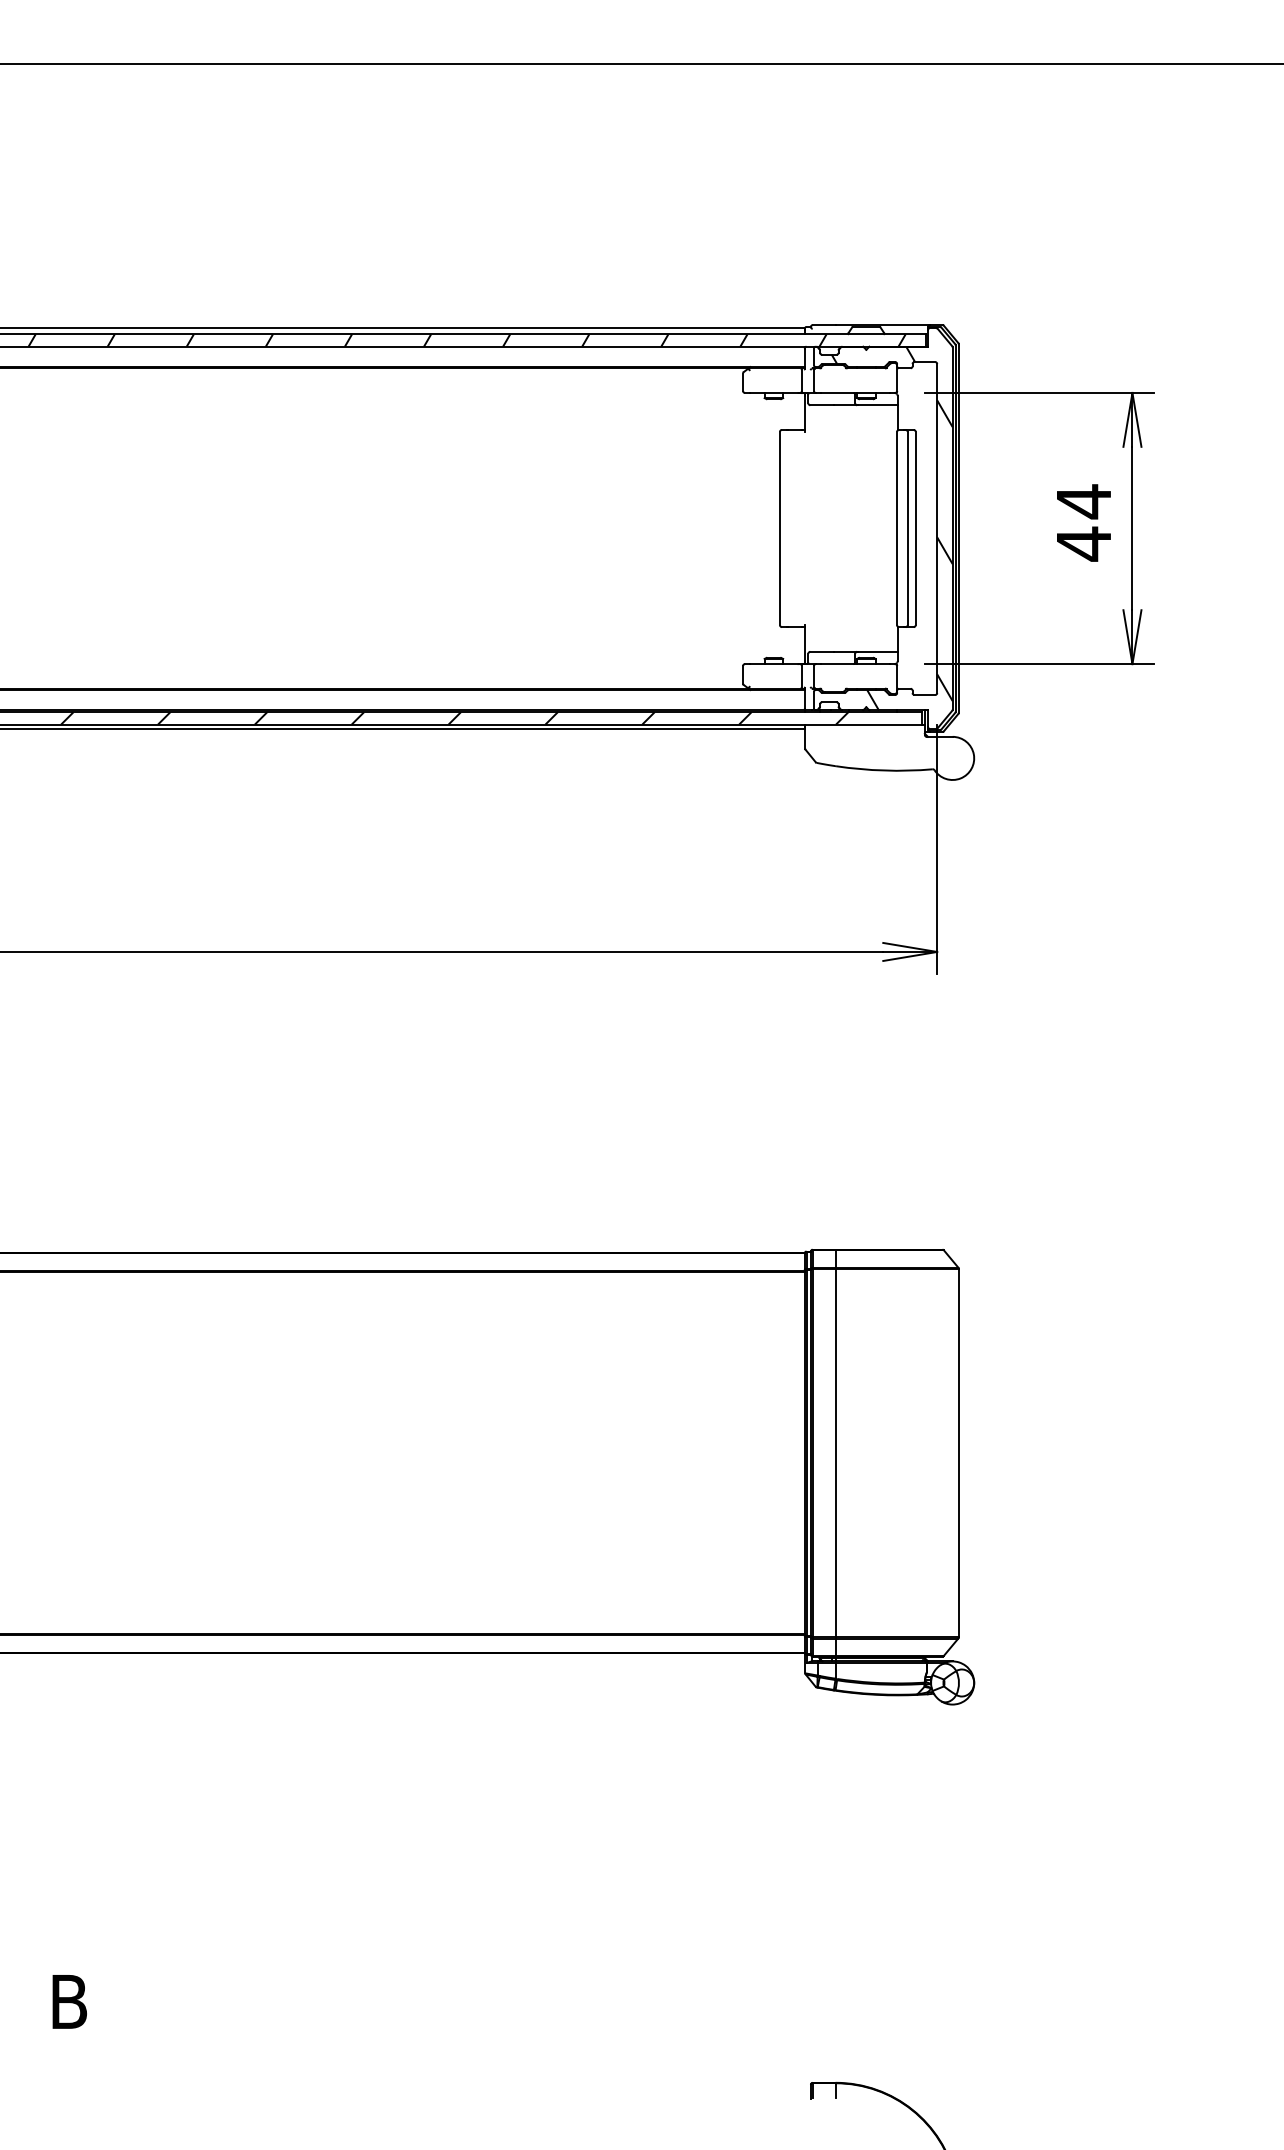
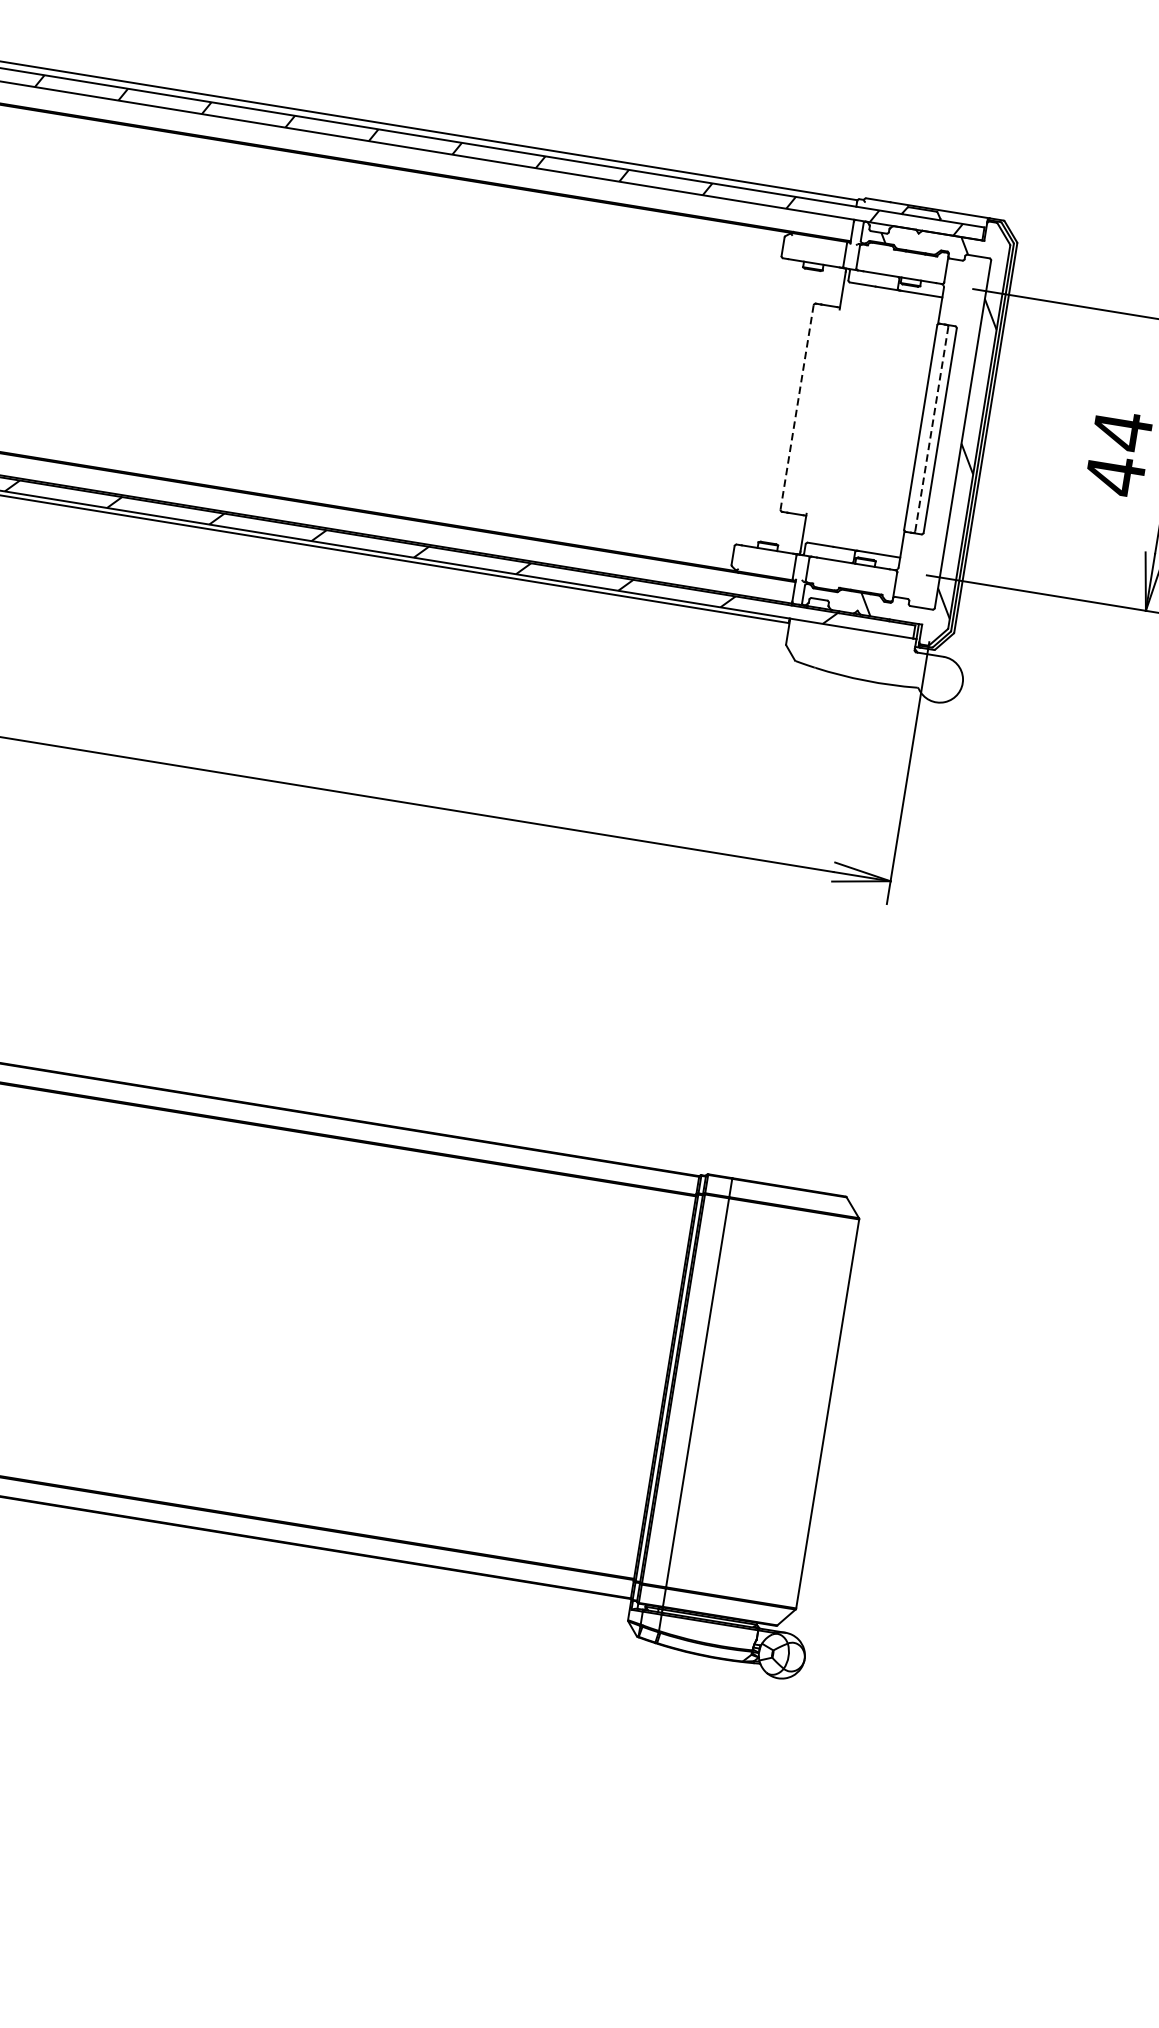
line: (780, 528) -> (797, 407), solid -> dashed
line: (907, 528) -> (931, 429), solid -> dashed

